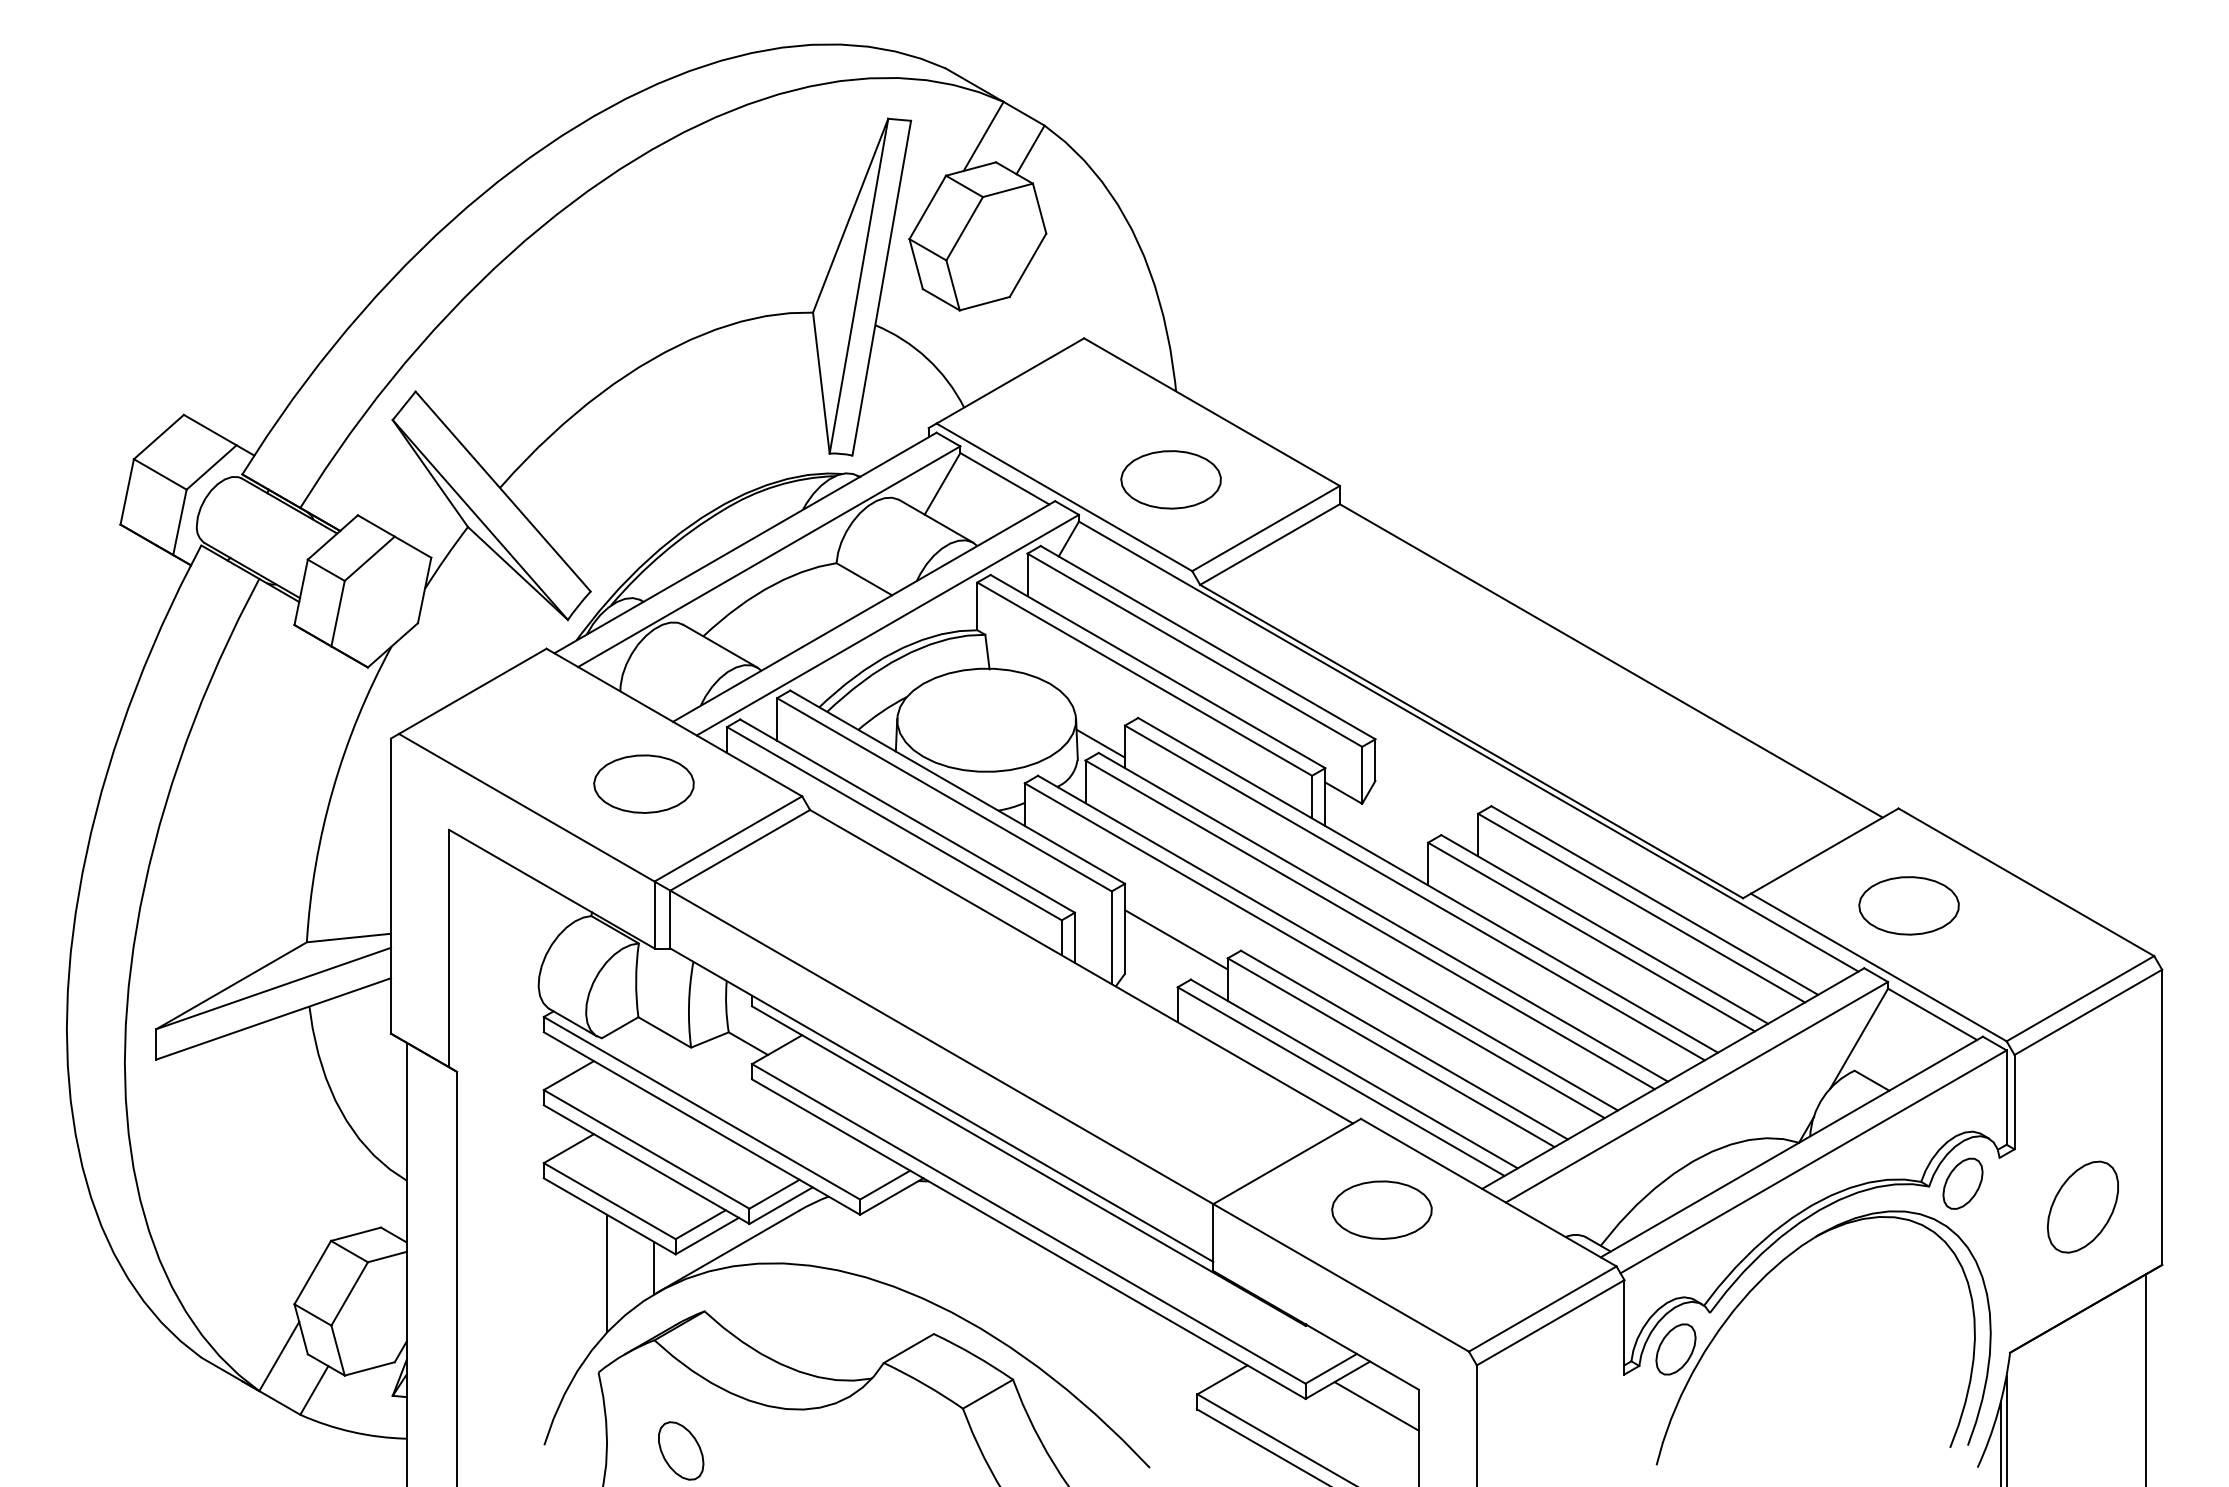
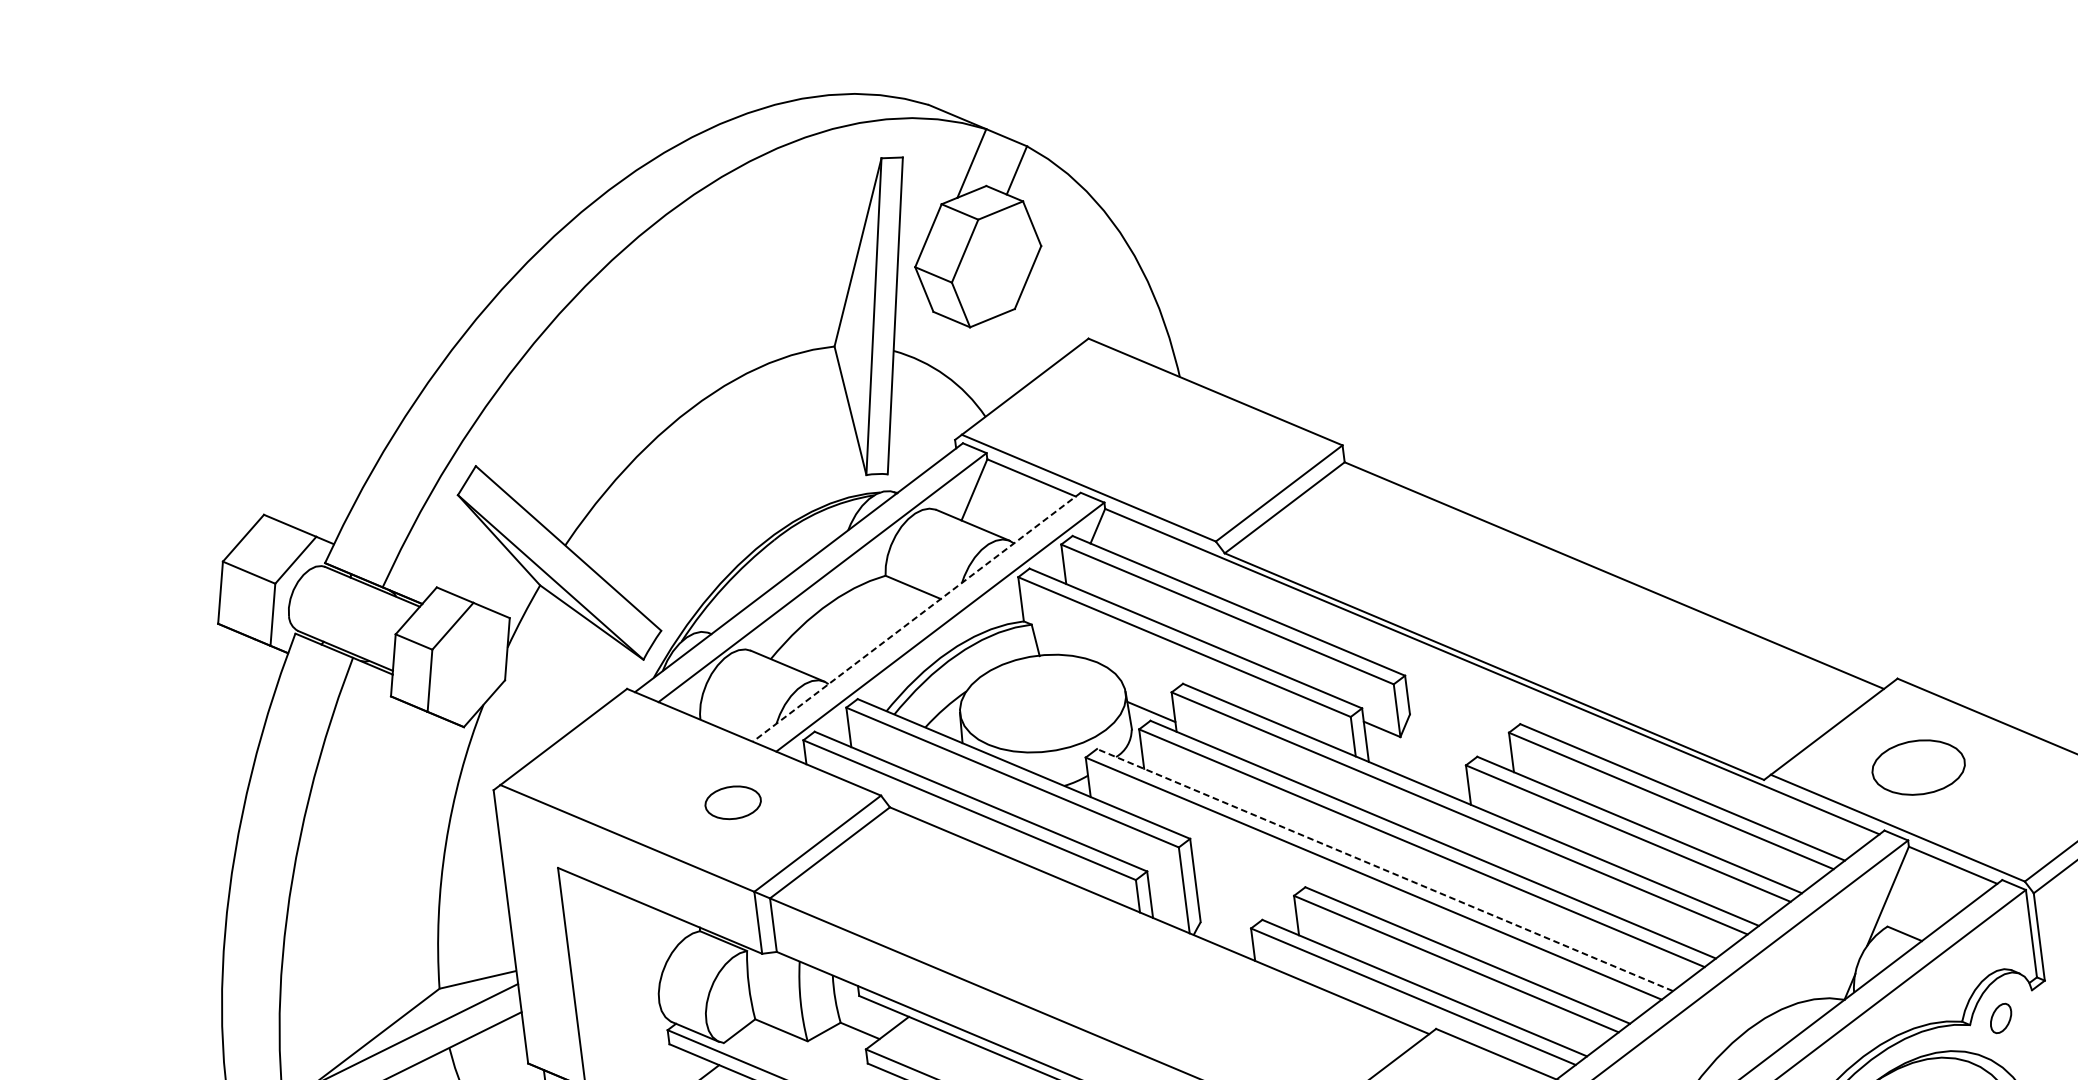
part: (1170, 479) -> (1185, 459), removed
line: (864, 611) -> (917, 617), solid -> dashed
part: (643, 783) -> (732, 802), size x0.6
line: (1176, 939) -> (1244, 884), removed
line: (1327, 943) -> (1384, 870), solid -> dashed
part: (1962, 1183) -> (2000, 1018), size x0.6

